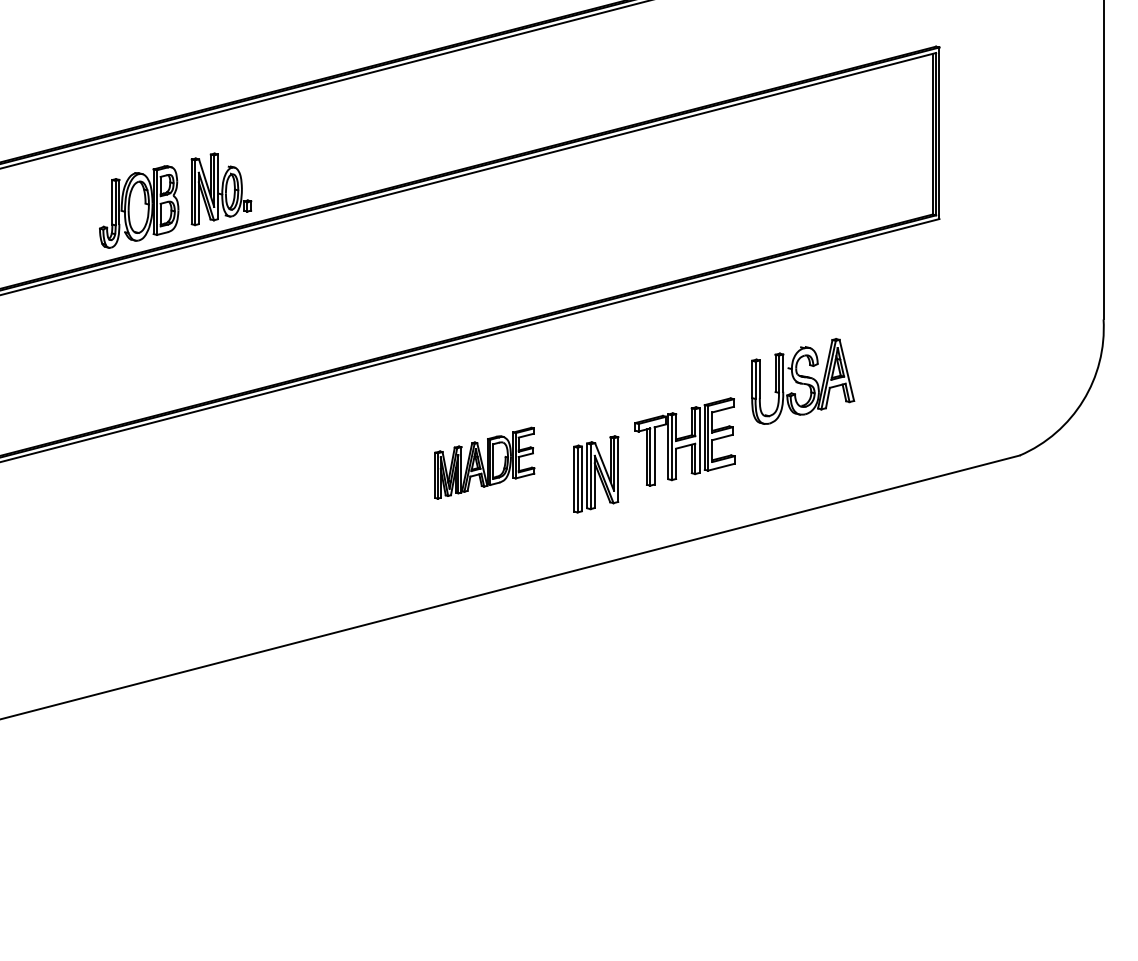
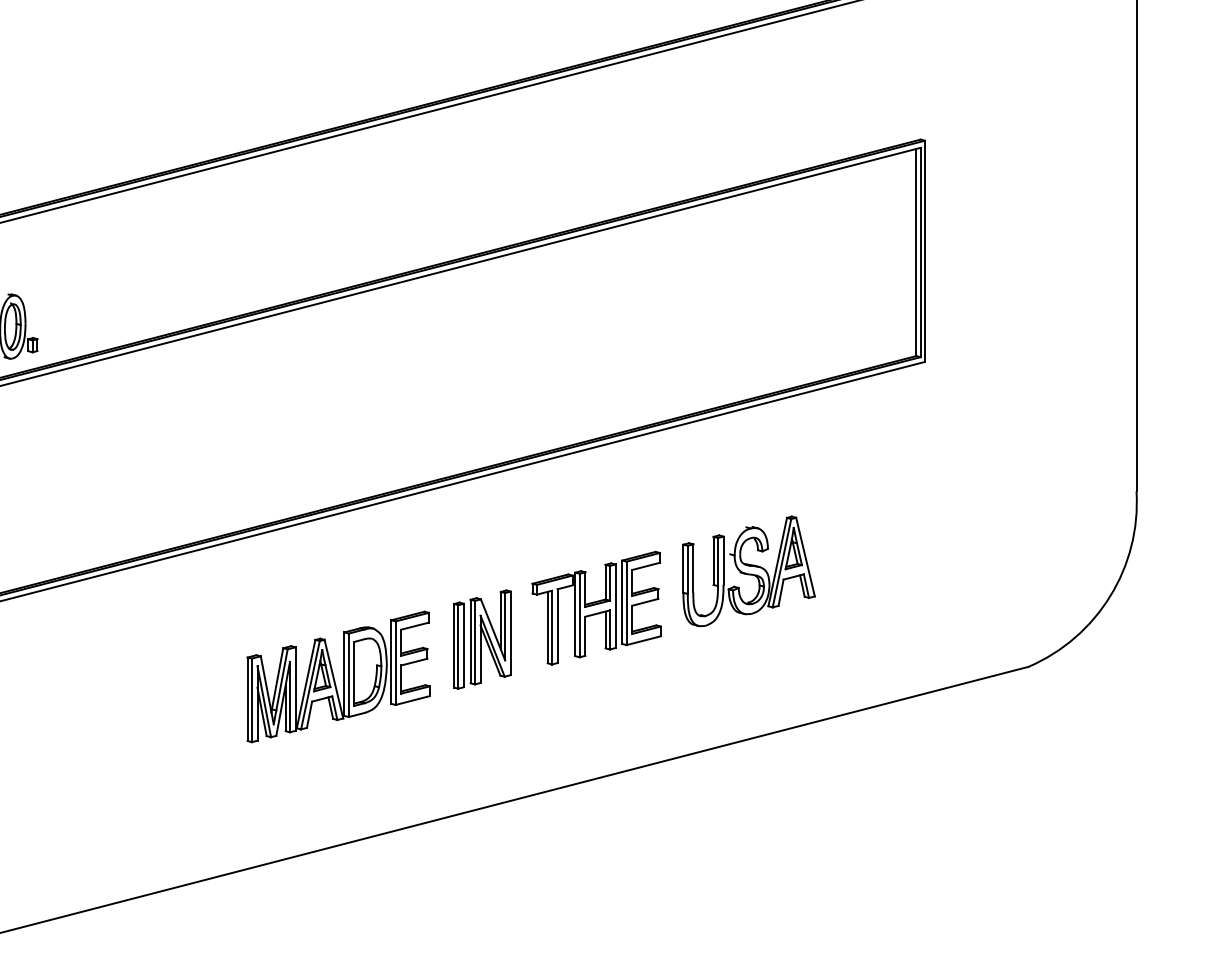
part: (684, 441) -> (596, 607), moved
part: (484, 462) -> (338, 675), size x1.43
part: (596, 474) -> (482, 639), moved

